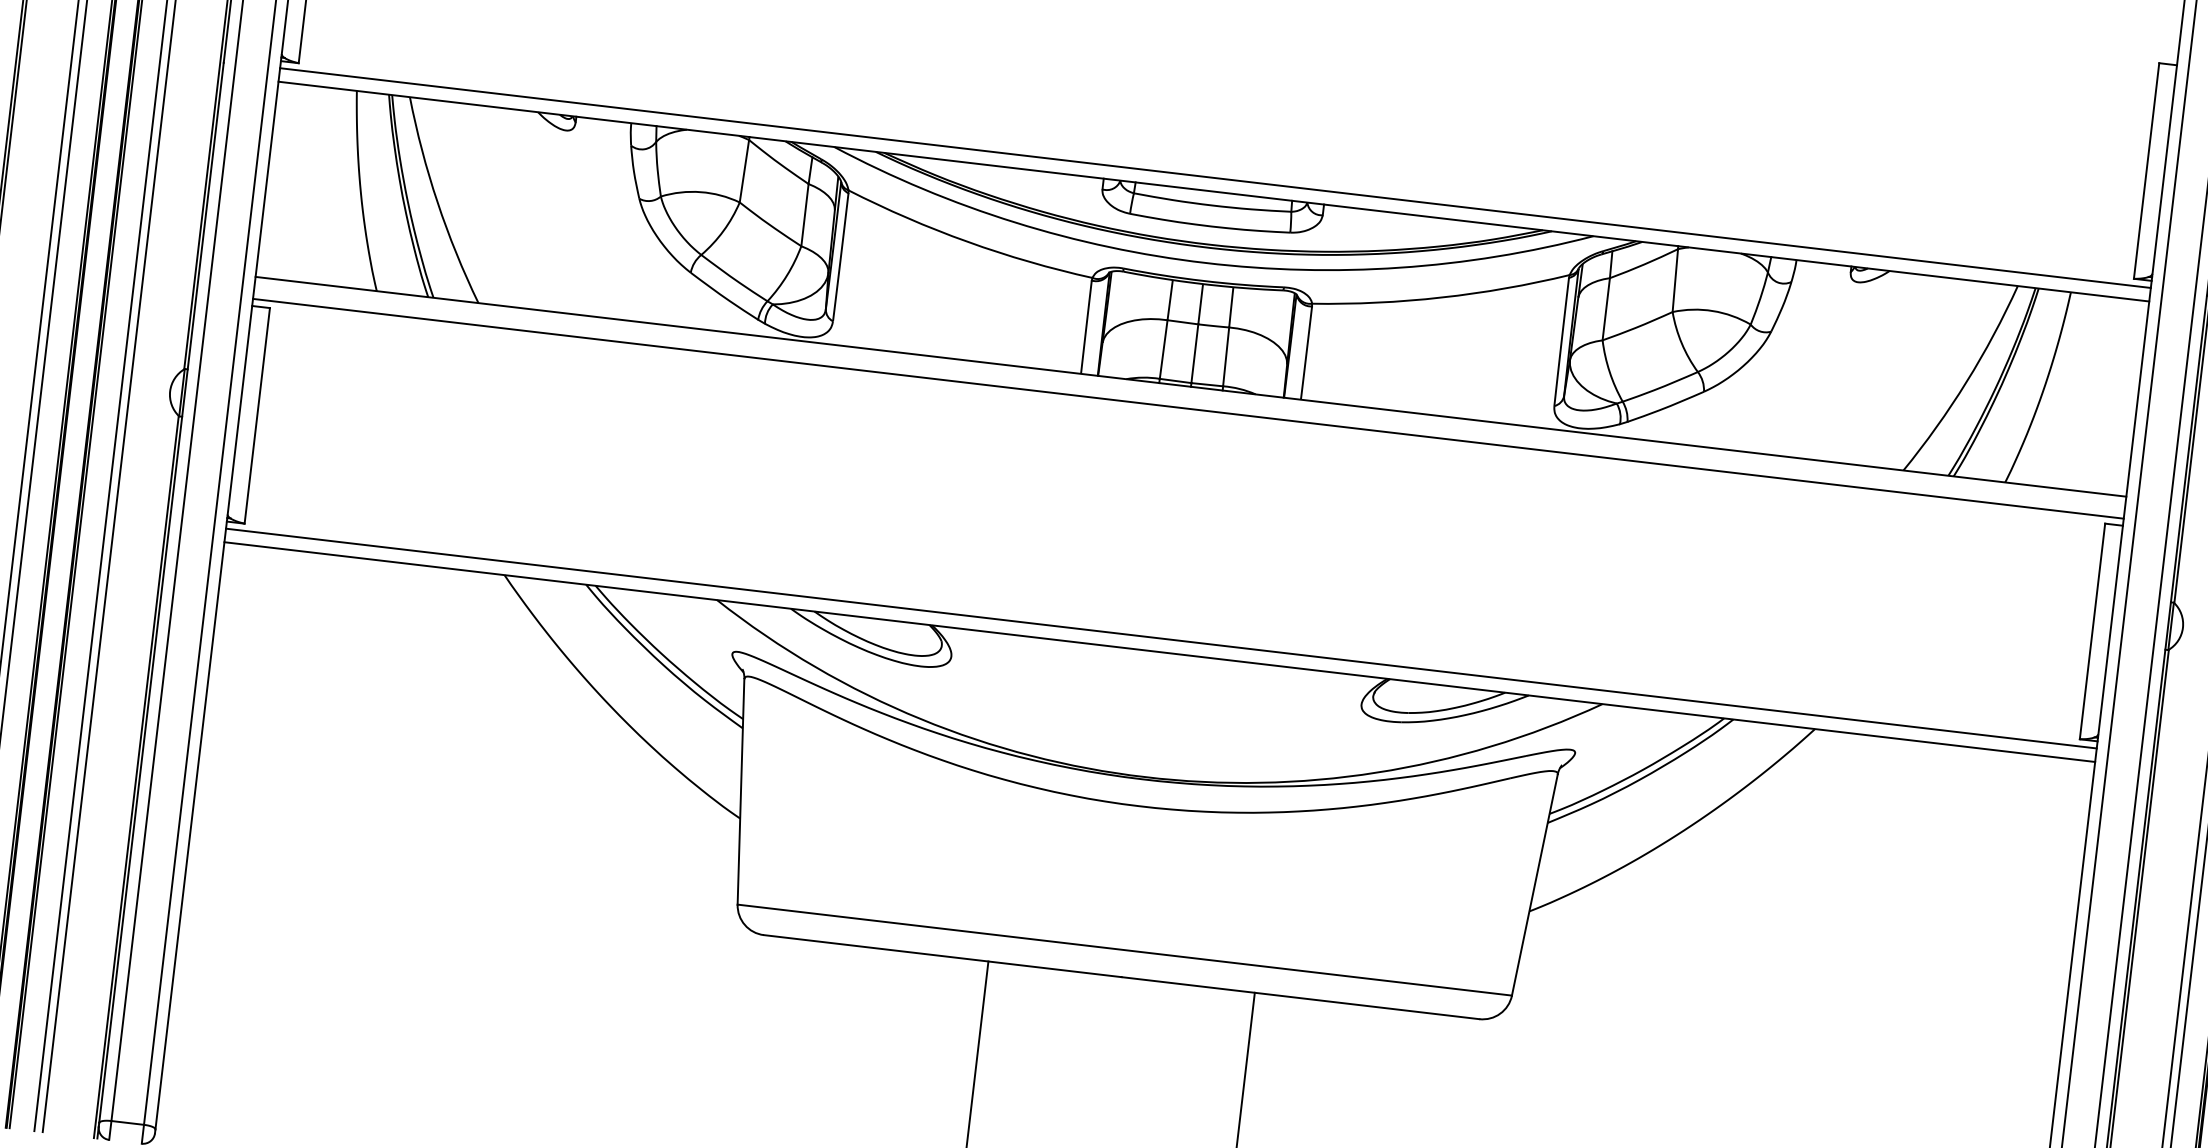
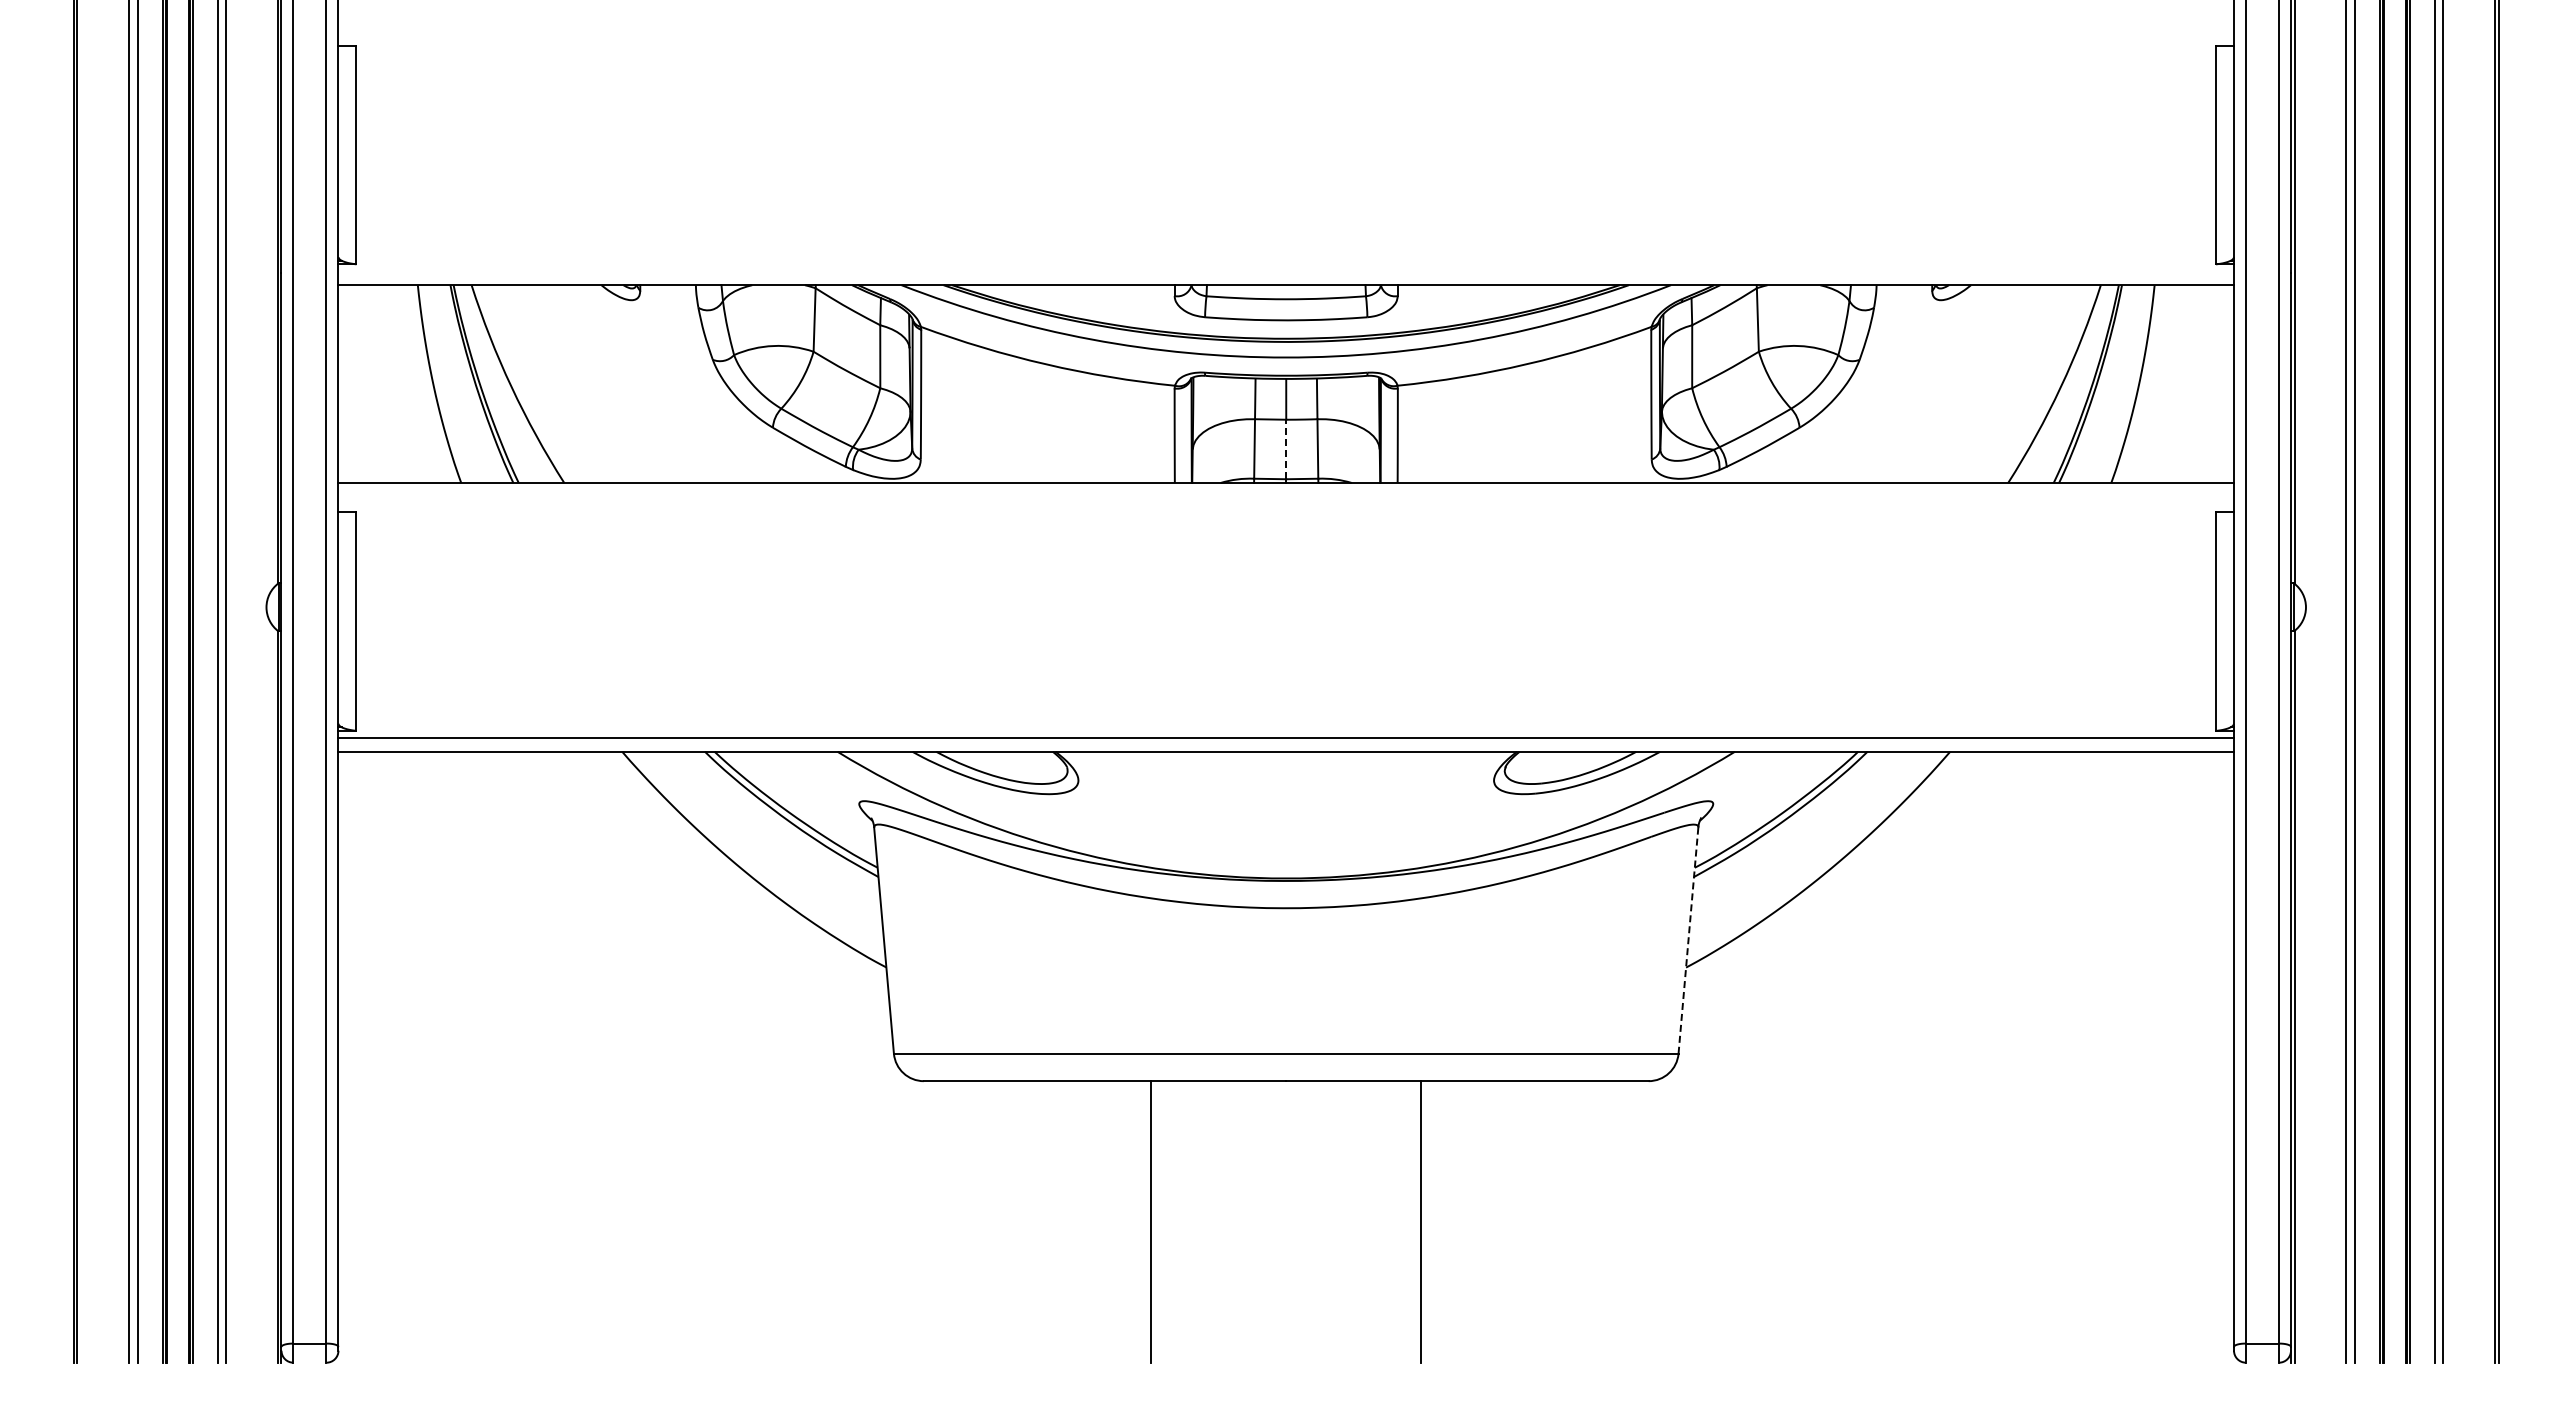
line: (1215, 178) -> (1286, 271), removed
line: (1195, 353) -> (1286, 449), solid -> dashed
line: (1188, 409) -> (1286, 505), removed
line: (1534, 884) -> (1688, 940), solid -> dashed

